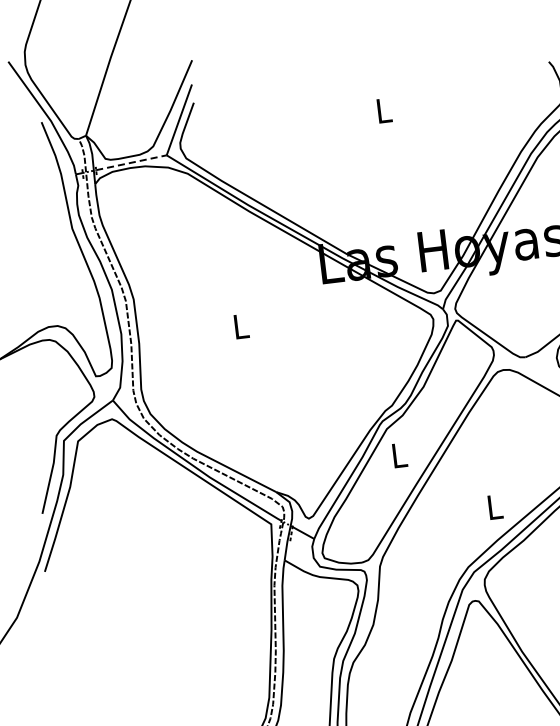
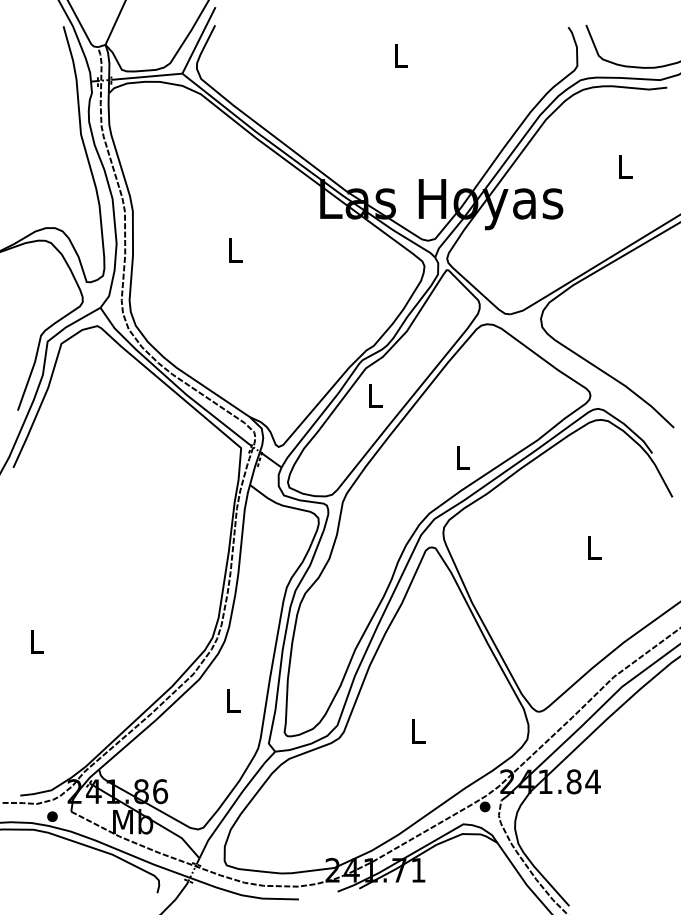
line: (131, 162) -> (146, 76), dashed -> solid

